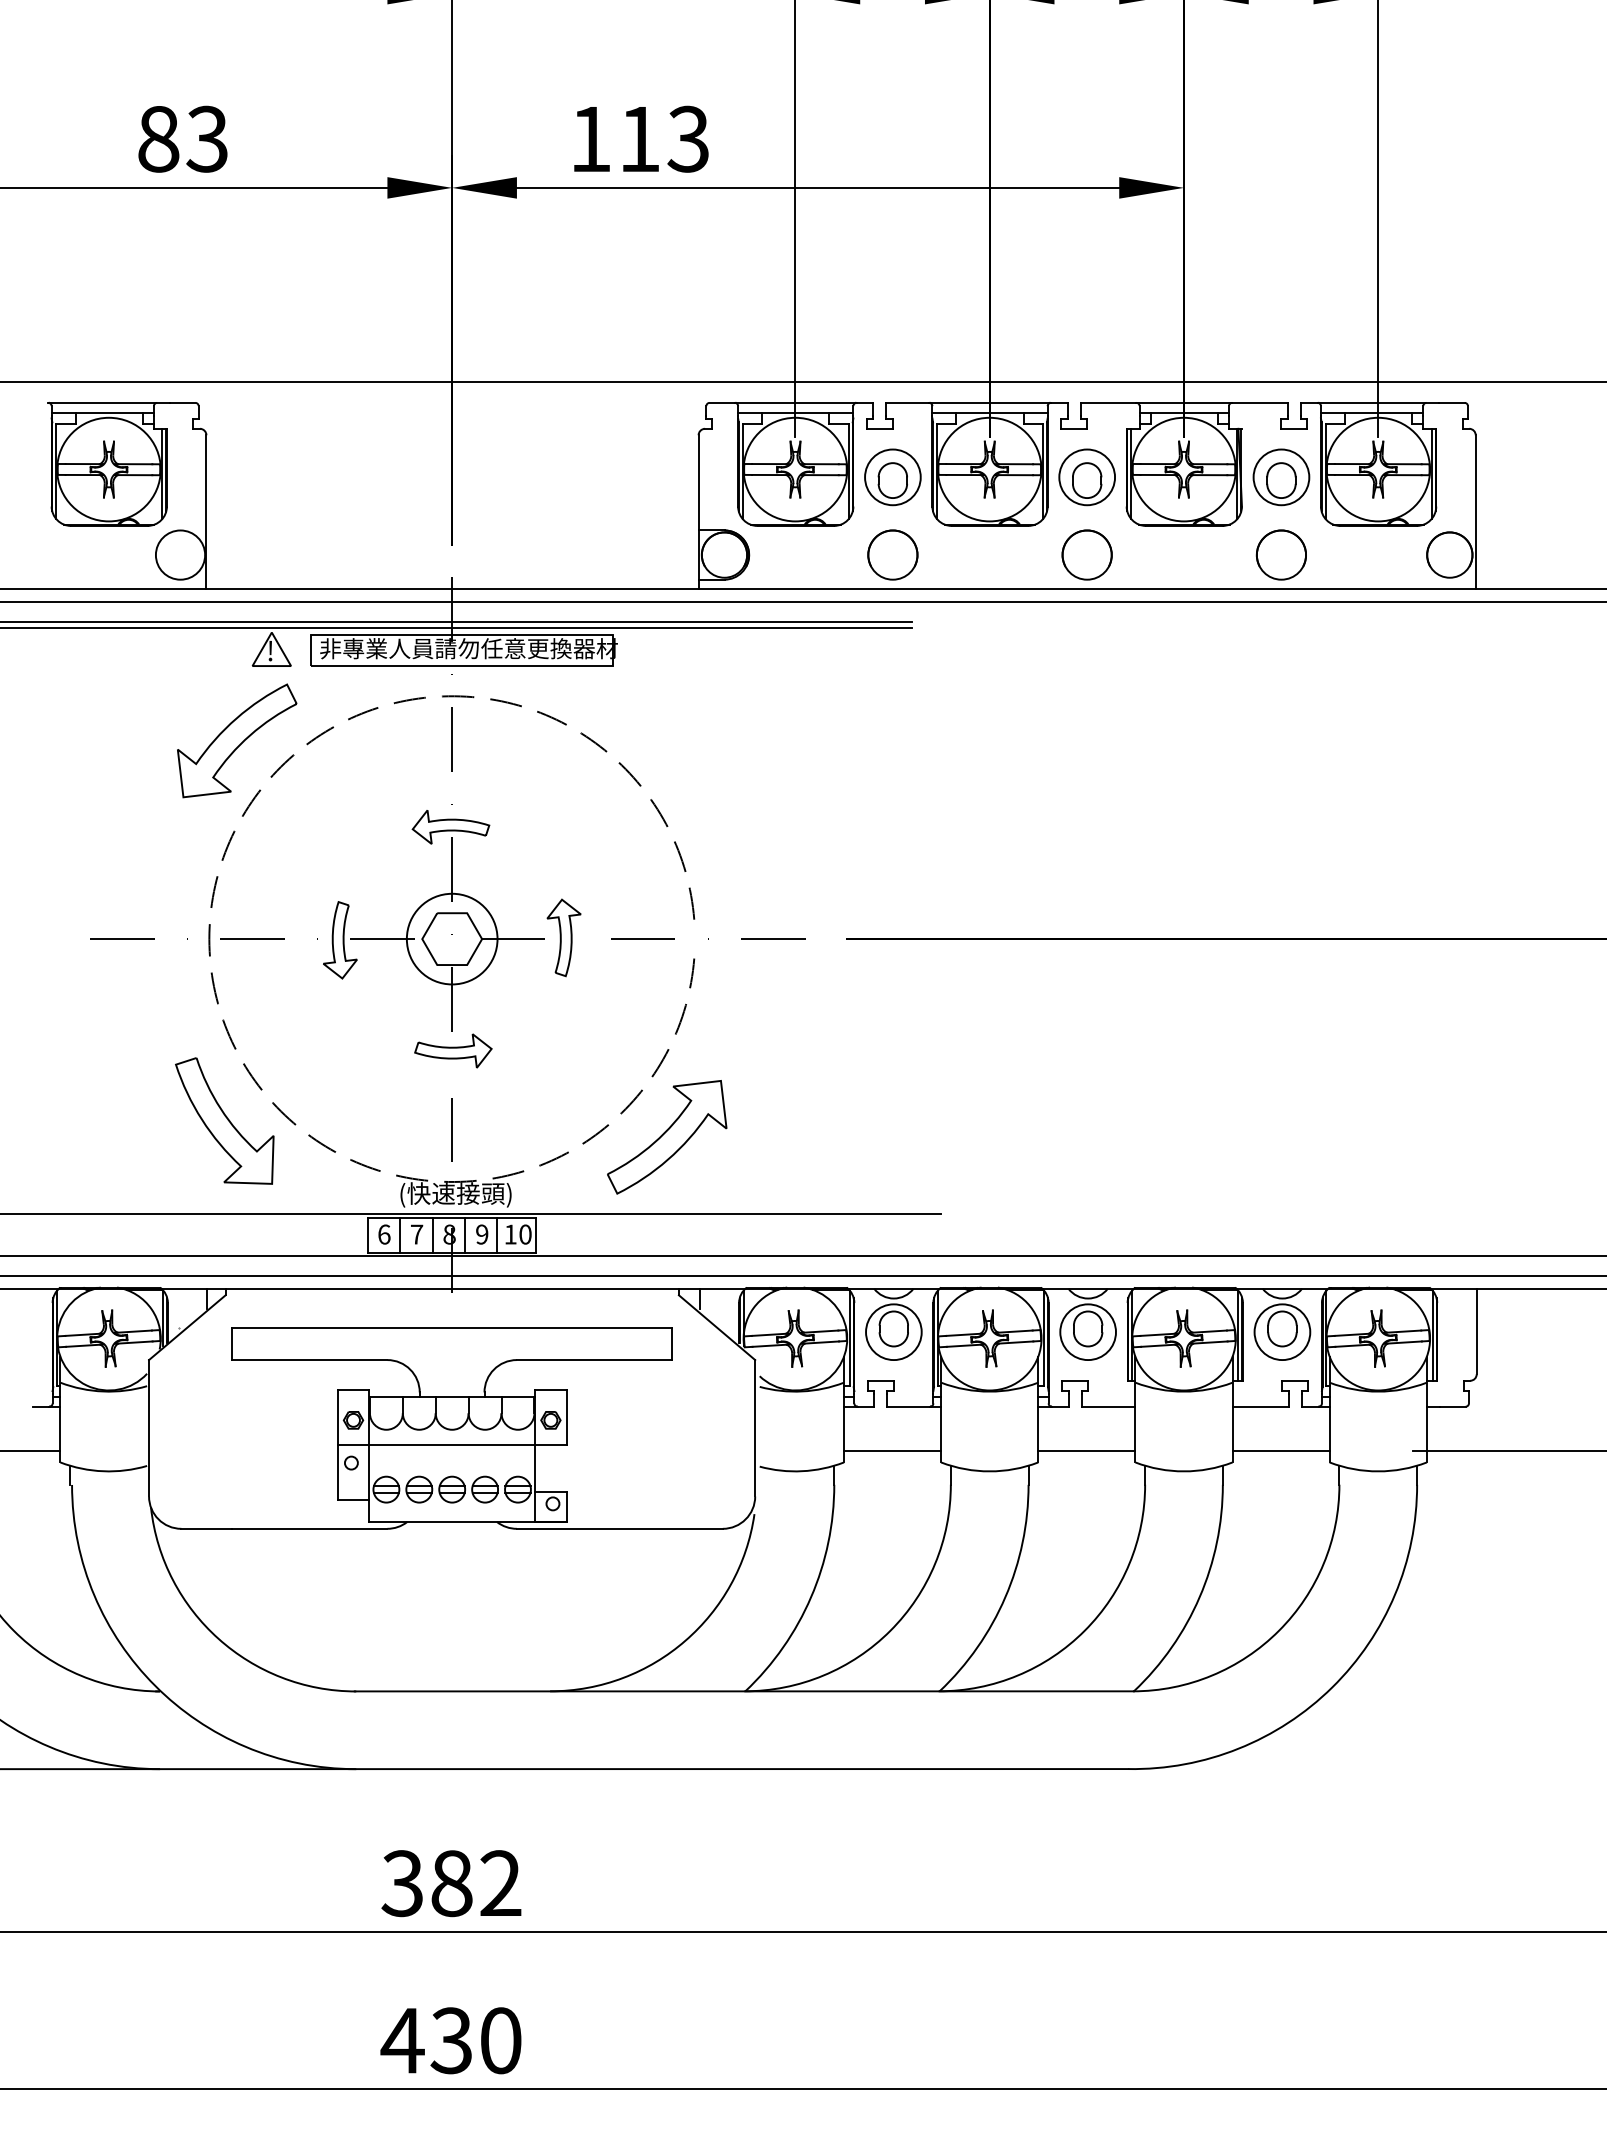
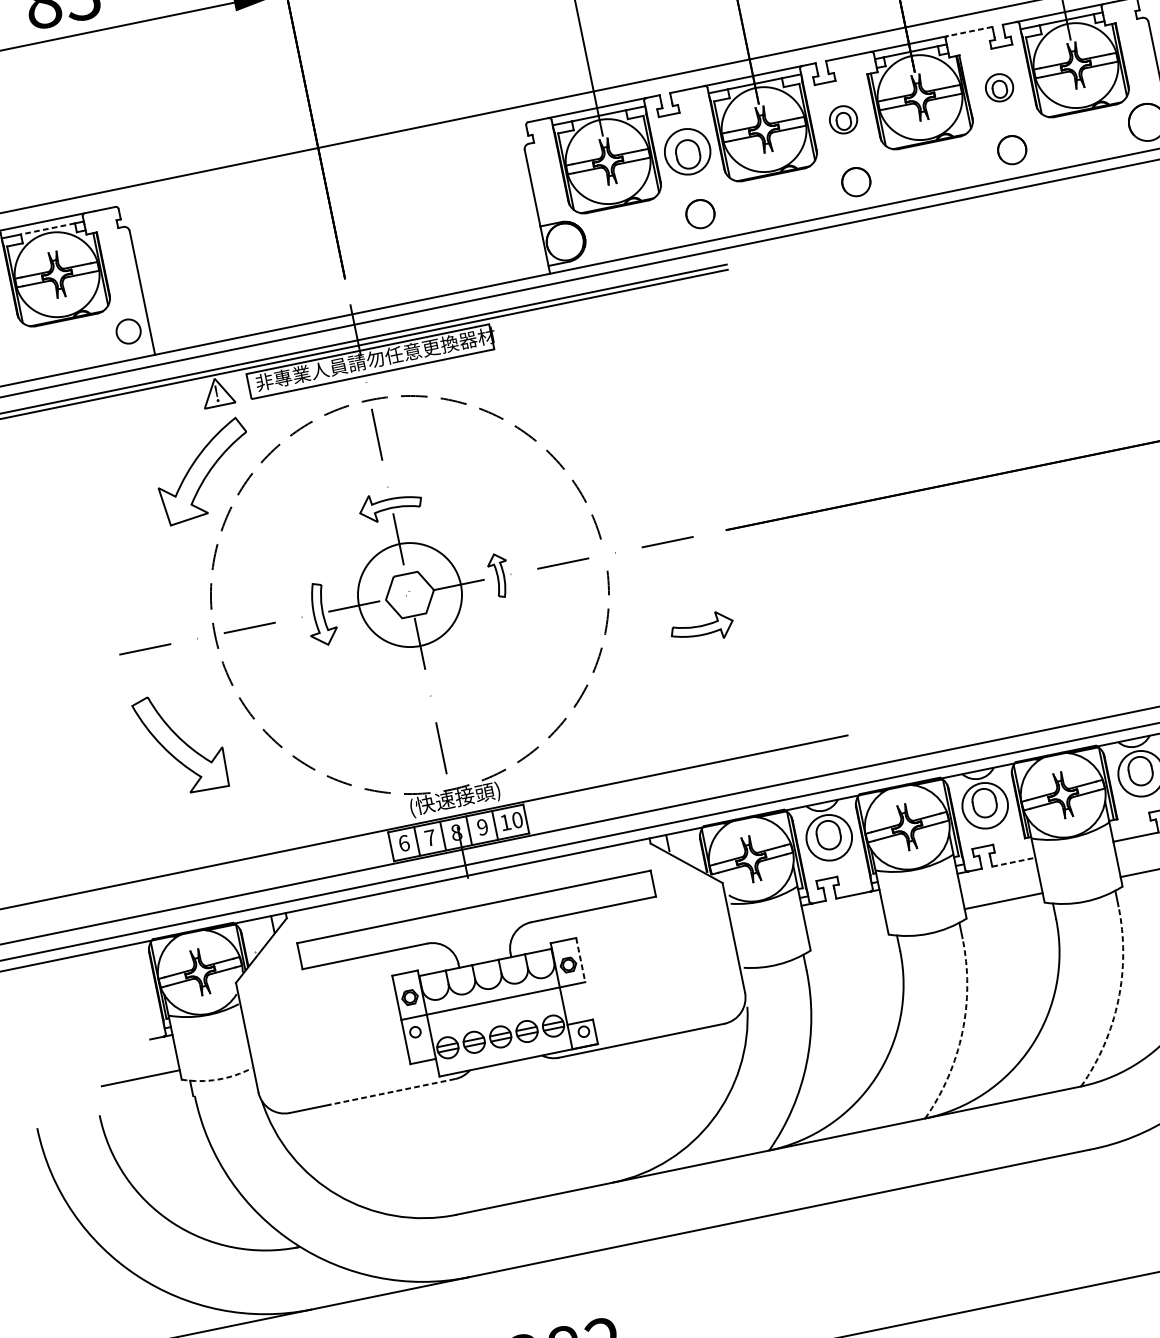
line: (1260, 402) -> (970, 31), solid -> dashed
line: (109, 412) -> (48, 228), solid -> dashed
part: (1086, 477) -> (843, 120), size x0.6
part: (1281, 477) -> (999, 87), size x0.6
circle: (180, 554) -> (128, 331), size x0.6
circle: (892, 554) -> (700, 213), size x0.7
circle: (1086, 554) -> (855, 181), size x0.7
circle: (1280, 554) -> (1011, 149), size x0.7
part: (563, 937) -> (499, 575), size x0.7
circle: (451, 938) -> (409, 594), size x1.4
part: (453, 1050) -> (702, 628), moved
part: (224, 1120) -> (180, 742), moved
part: (667, 1137) -> (615, 718), removed
line: (1108, 1406) -> (1013, 862), solid -> dashed
line: (566, 1417) -> (580, 960), solid -> dashed
line: (892, 1450) -> (847, 932), removed
arc: (103, 1471) -> (217, 1079), solid -> dashed
line: (309, 1528) -> (392, 1091), solid -> dashed
arc: (1005, 1597) -> (962, 1032), solid -> dashed
arc: (1199, 1597) -> (1118, 1000), solid -> dashed

